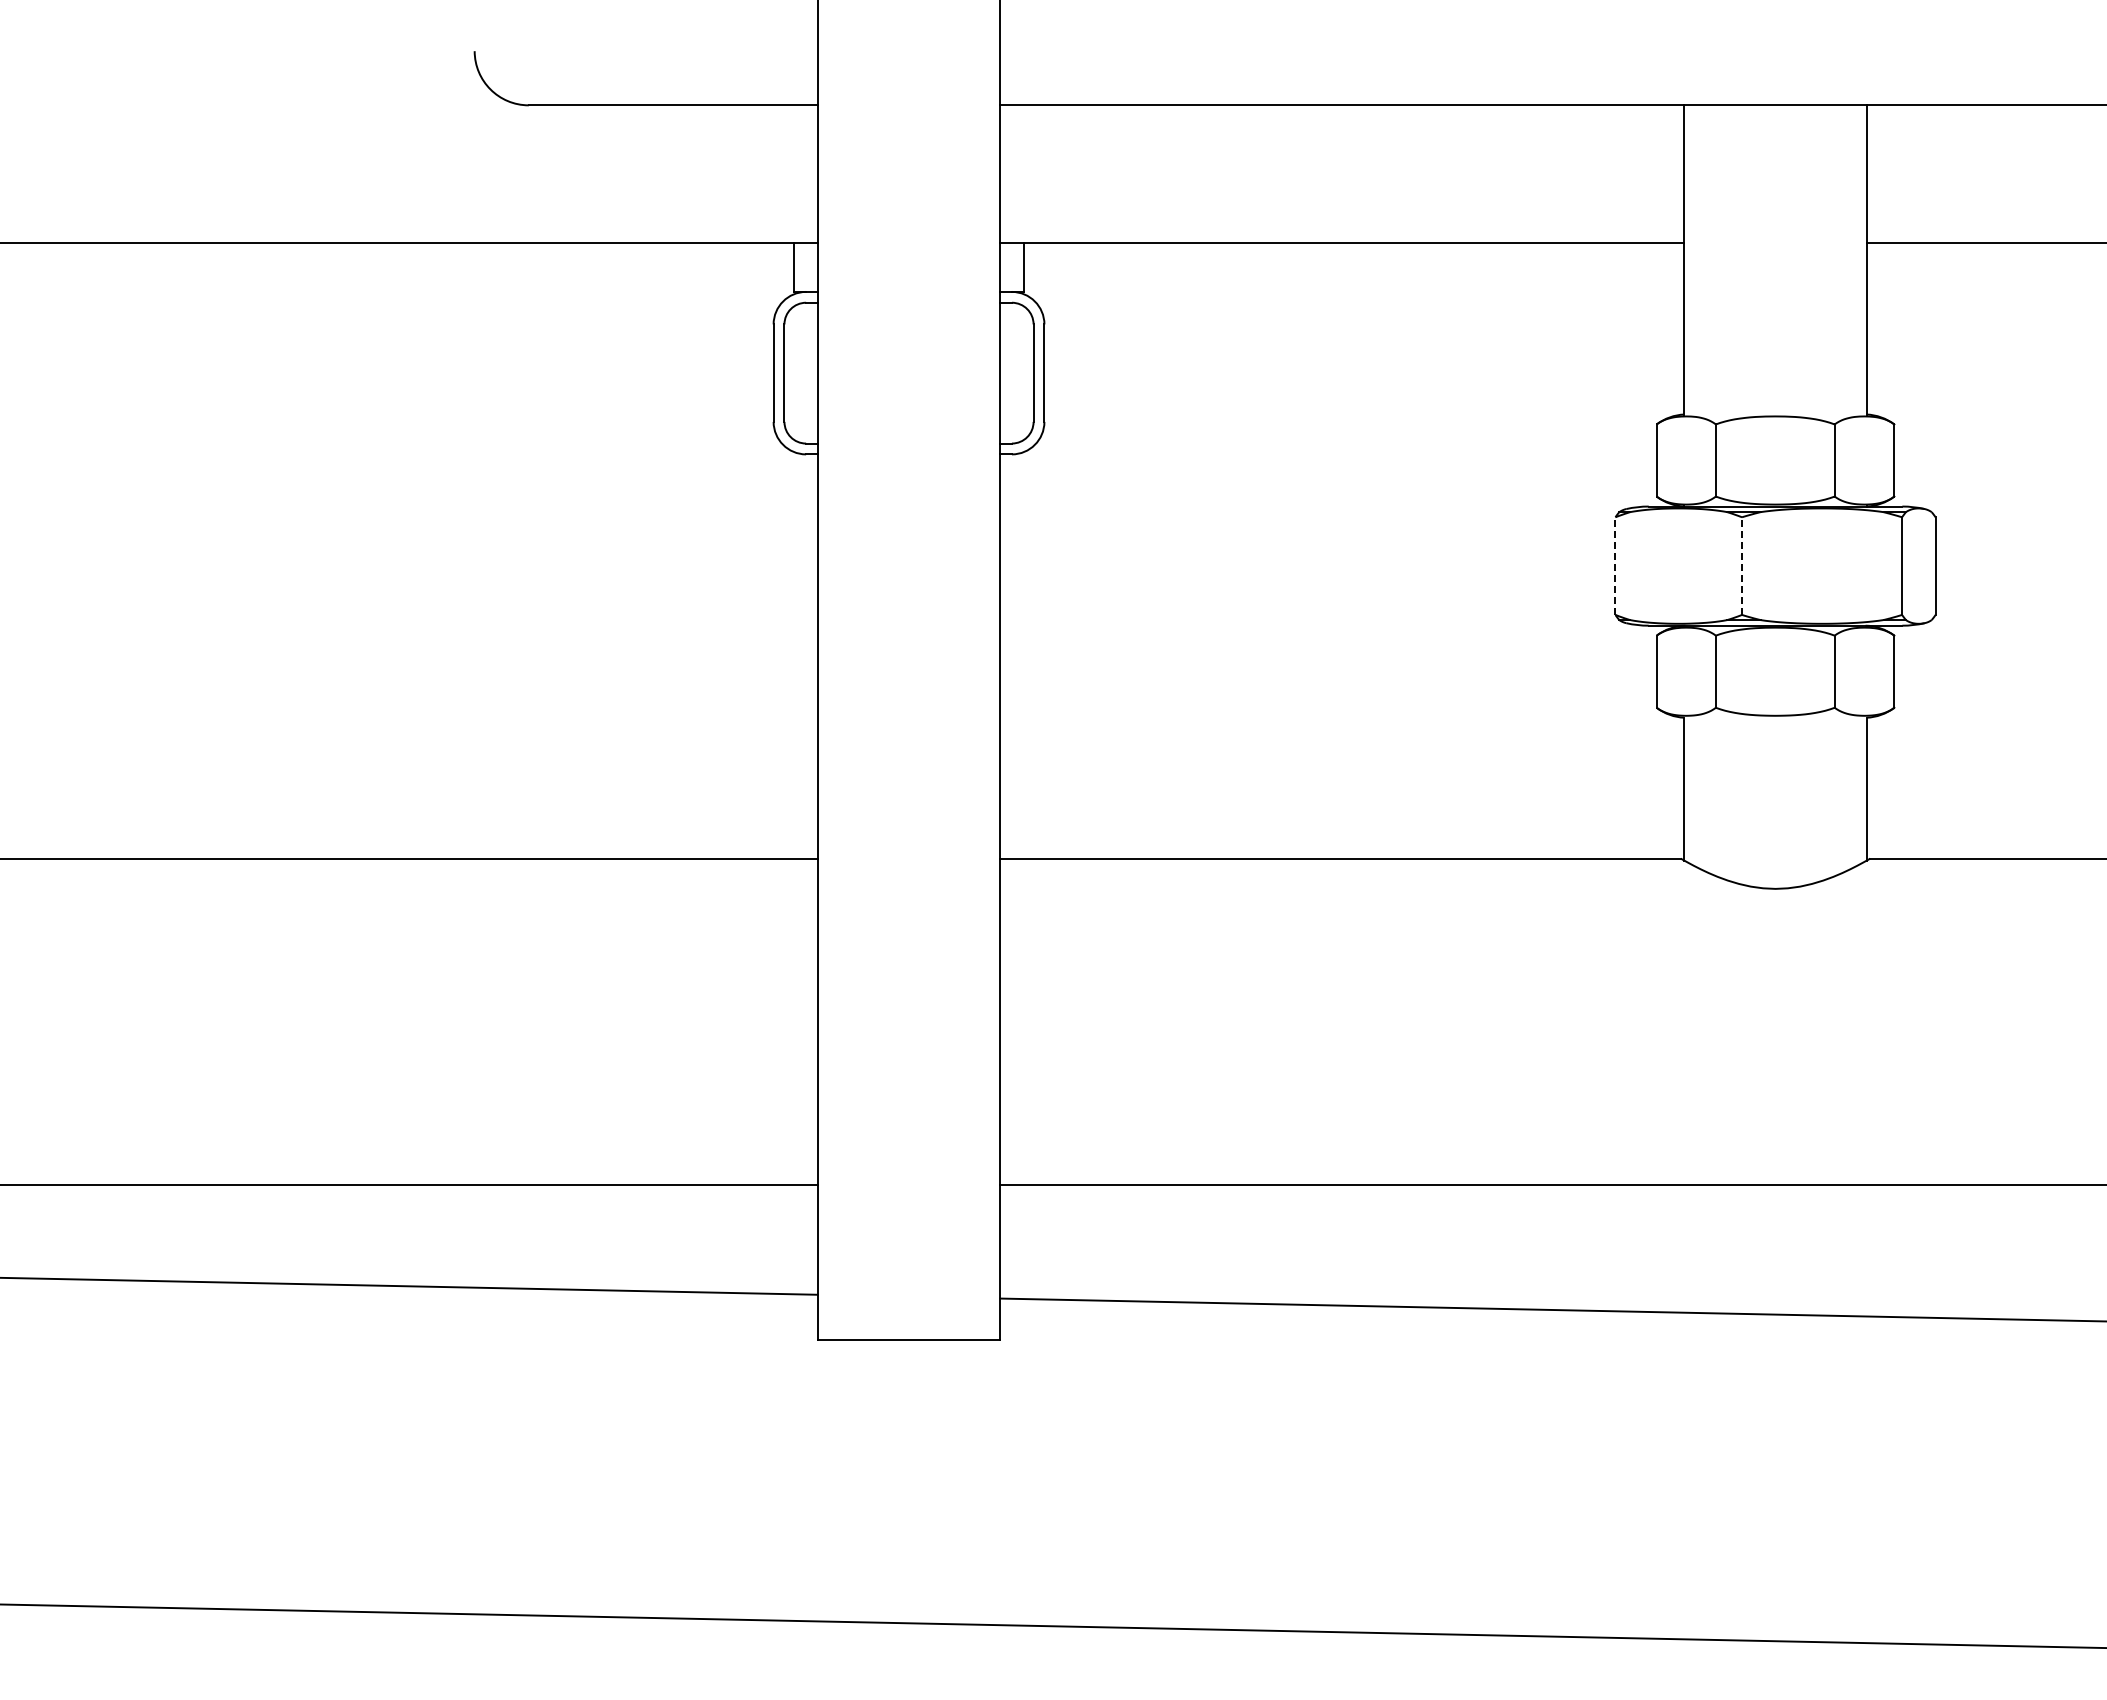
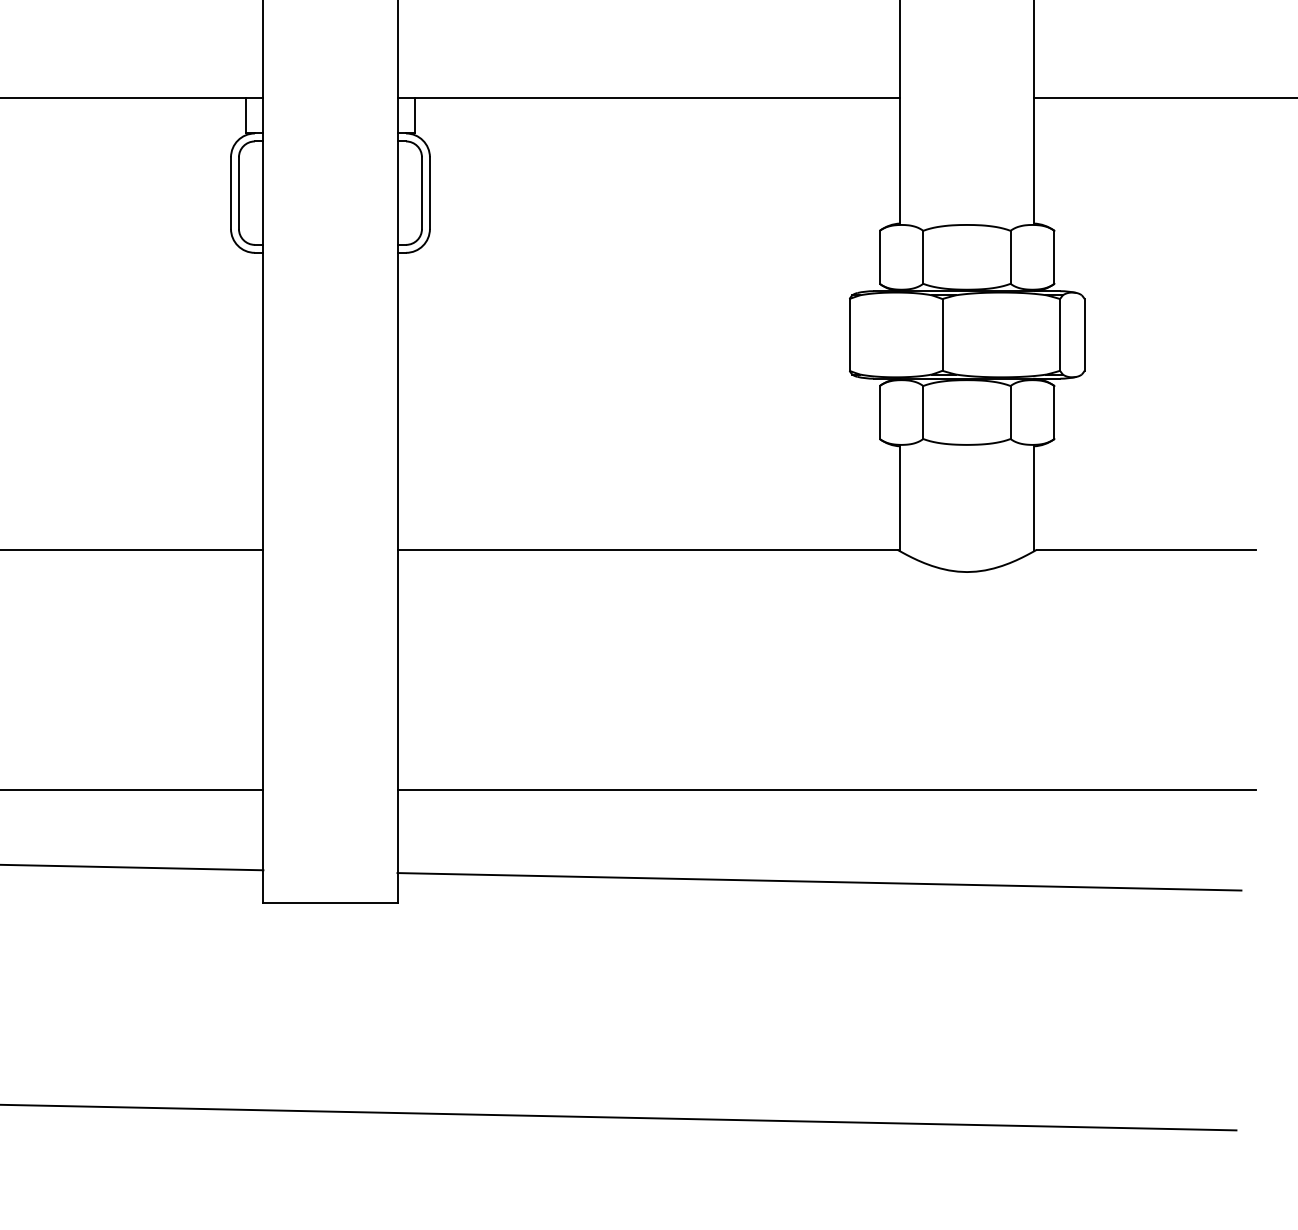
line: (1615, 566) -> (849, 335), dashed -> solid
line: (1742, 566) -> (942, 335), dashed -> solid

